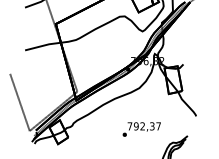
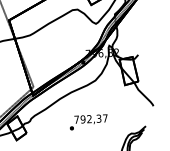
text: (141, 129) -> (88, 122), moved

